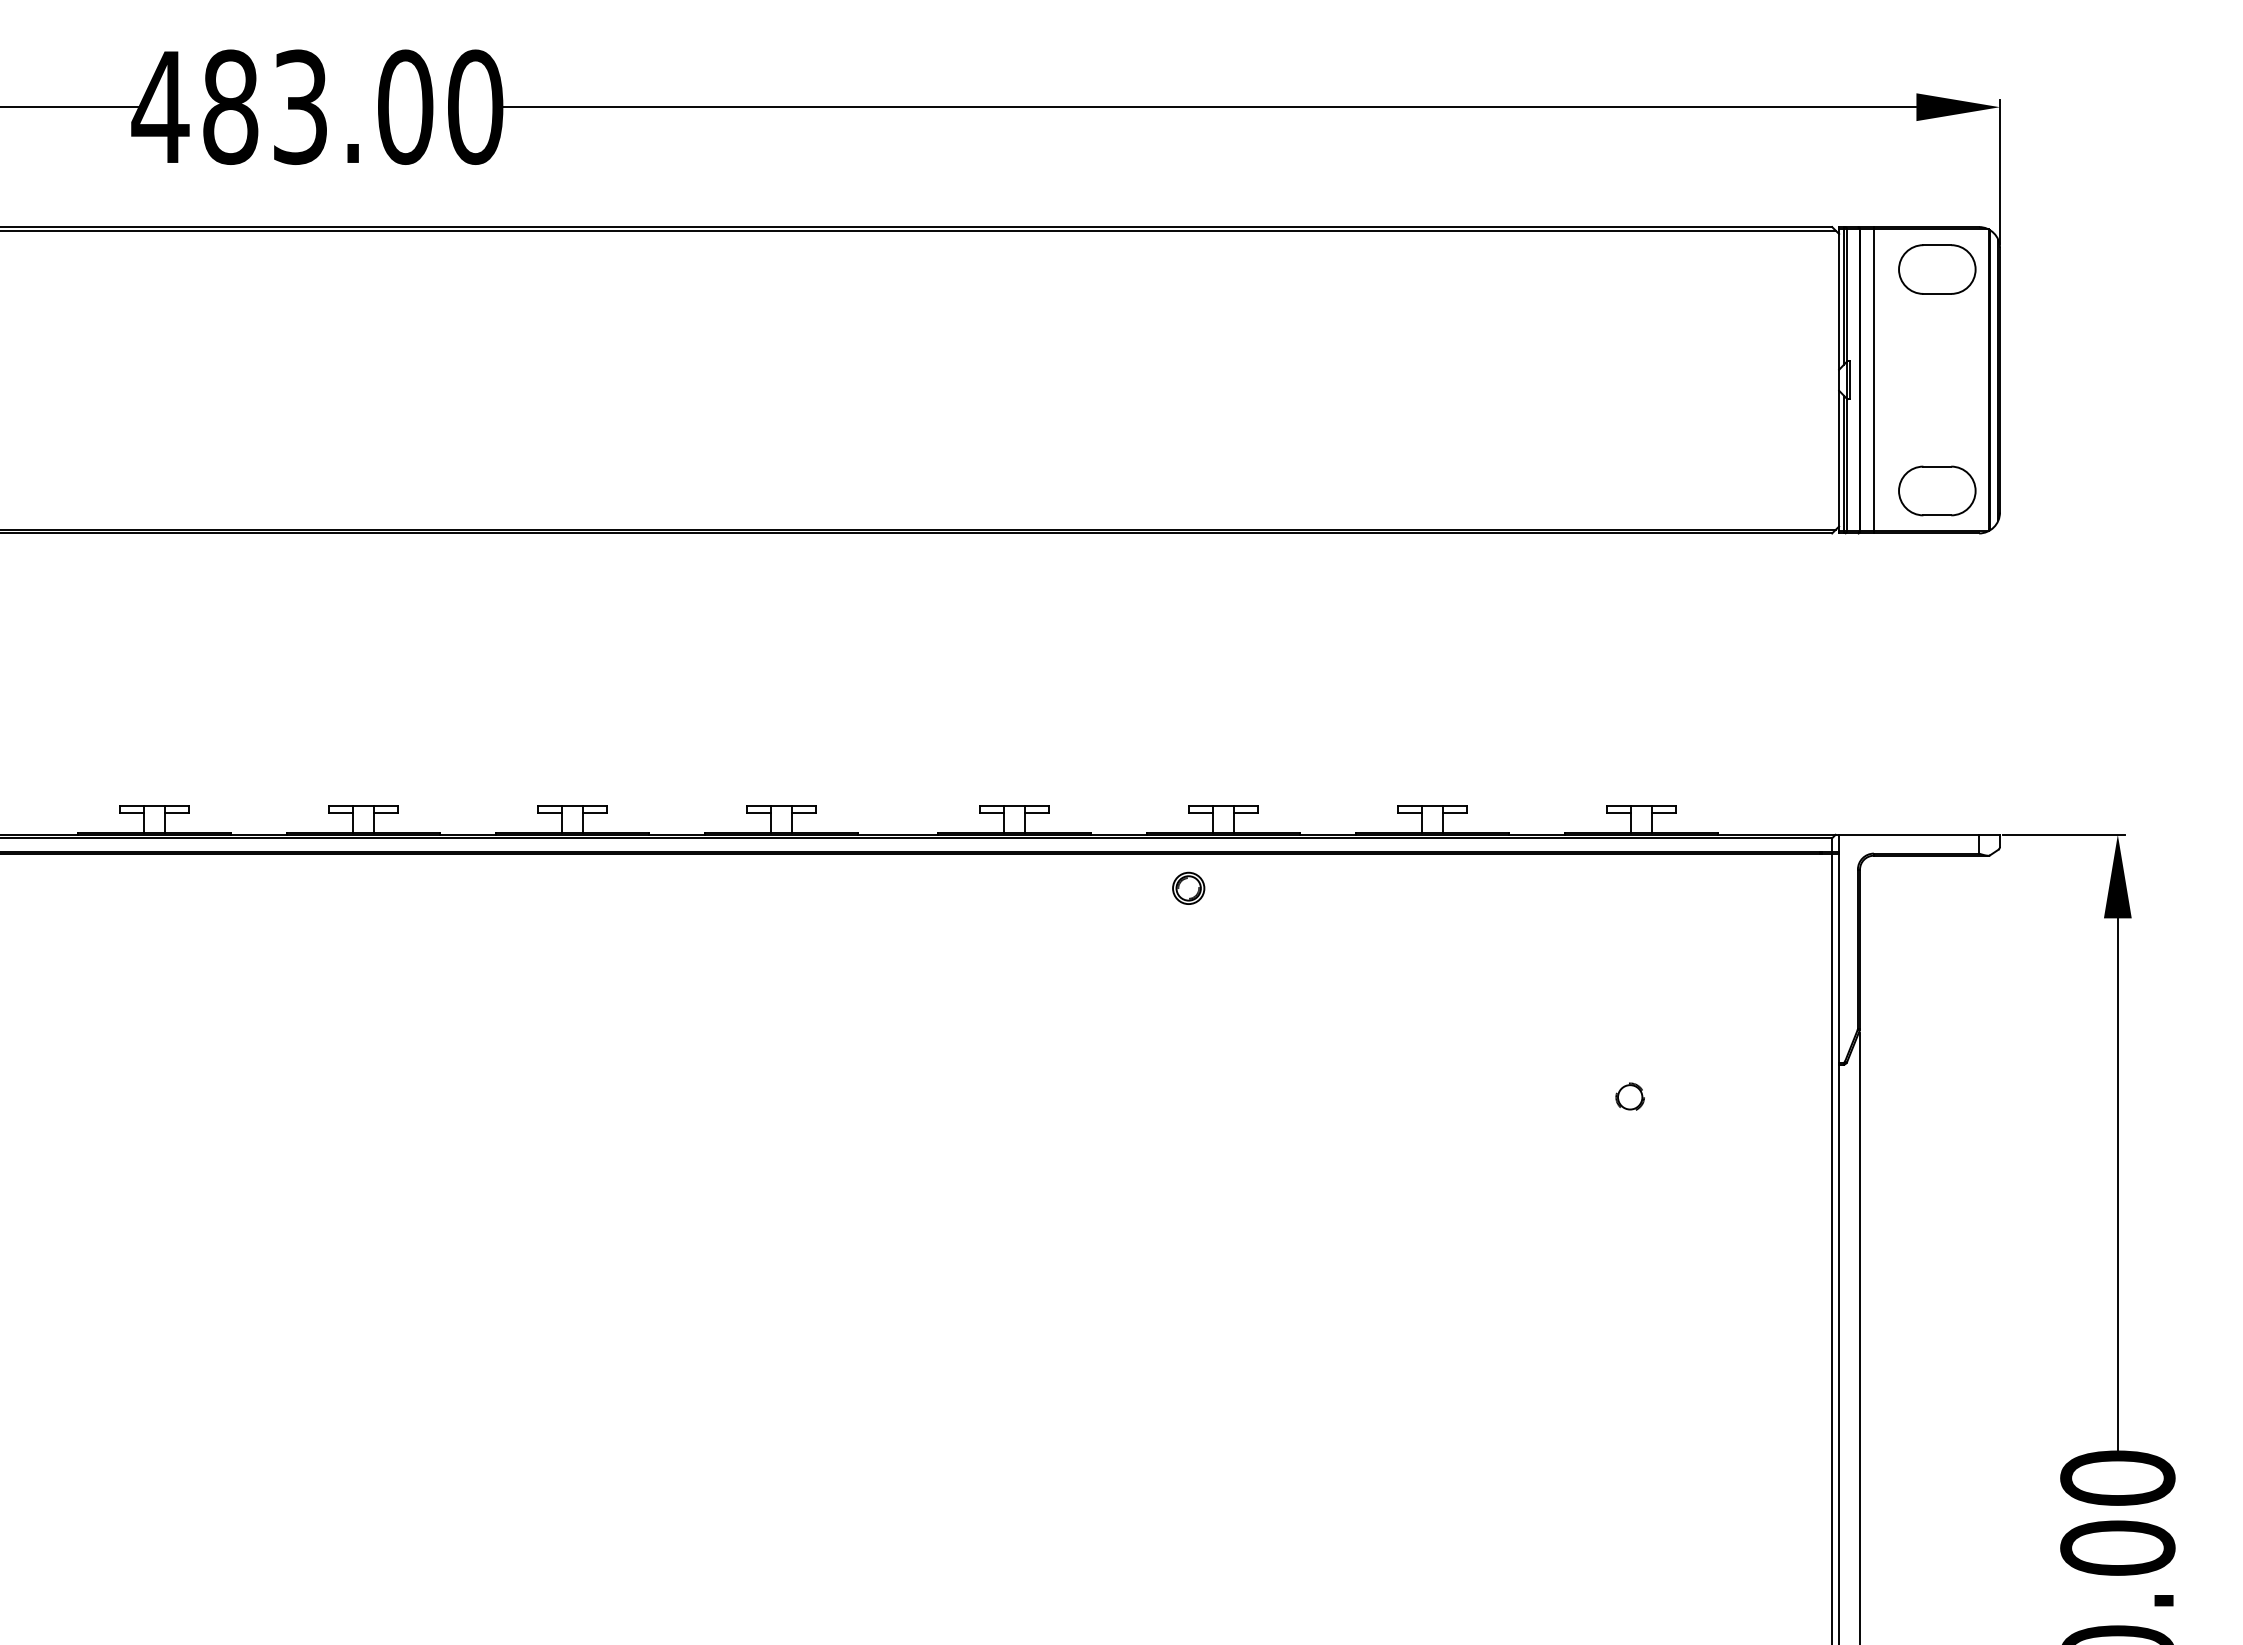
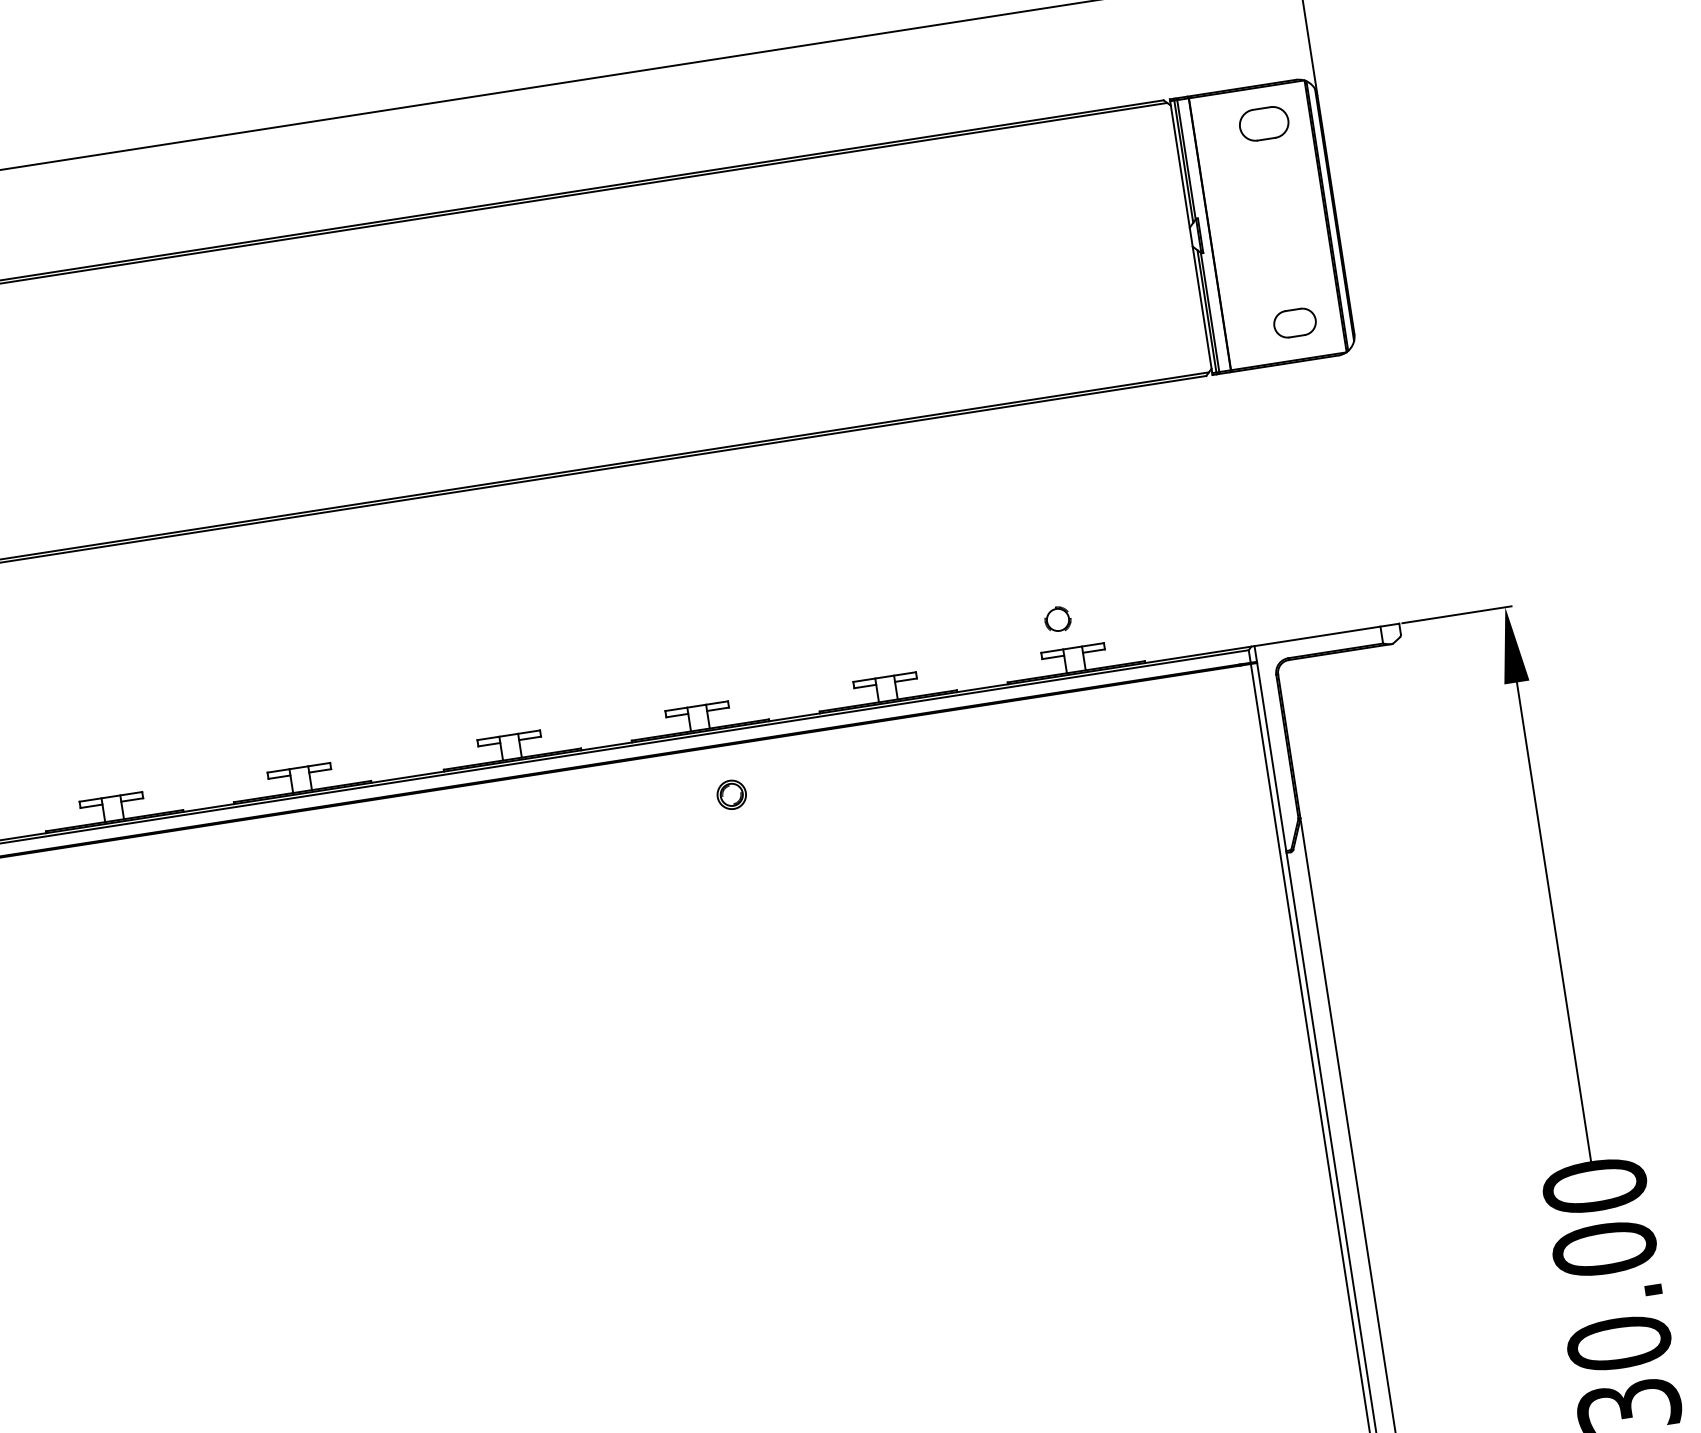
part: (1937, 269) -> (1264, 123), size x0.7
line: (1873, 380) -> (1222, 232), removed
part: (1937, 490) -> (1295, 322), size x0.6
part: (1188, 887) -> (731, 794), moved
part: (1629, 1096) -> (1057, 619), moved

